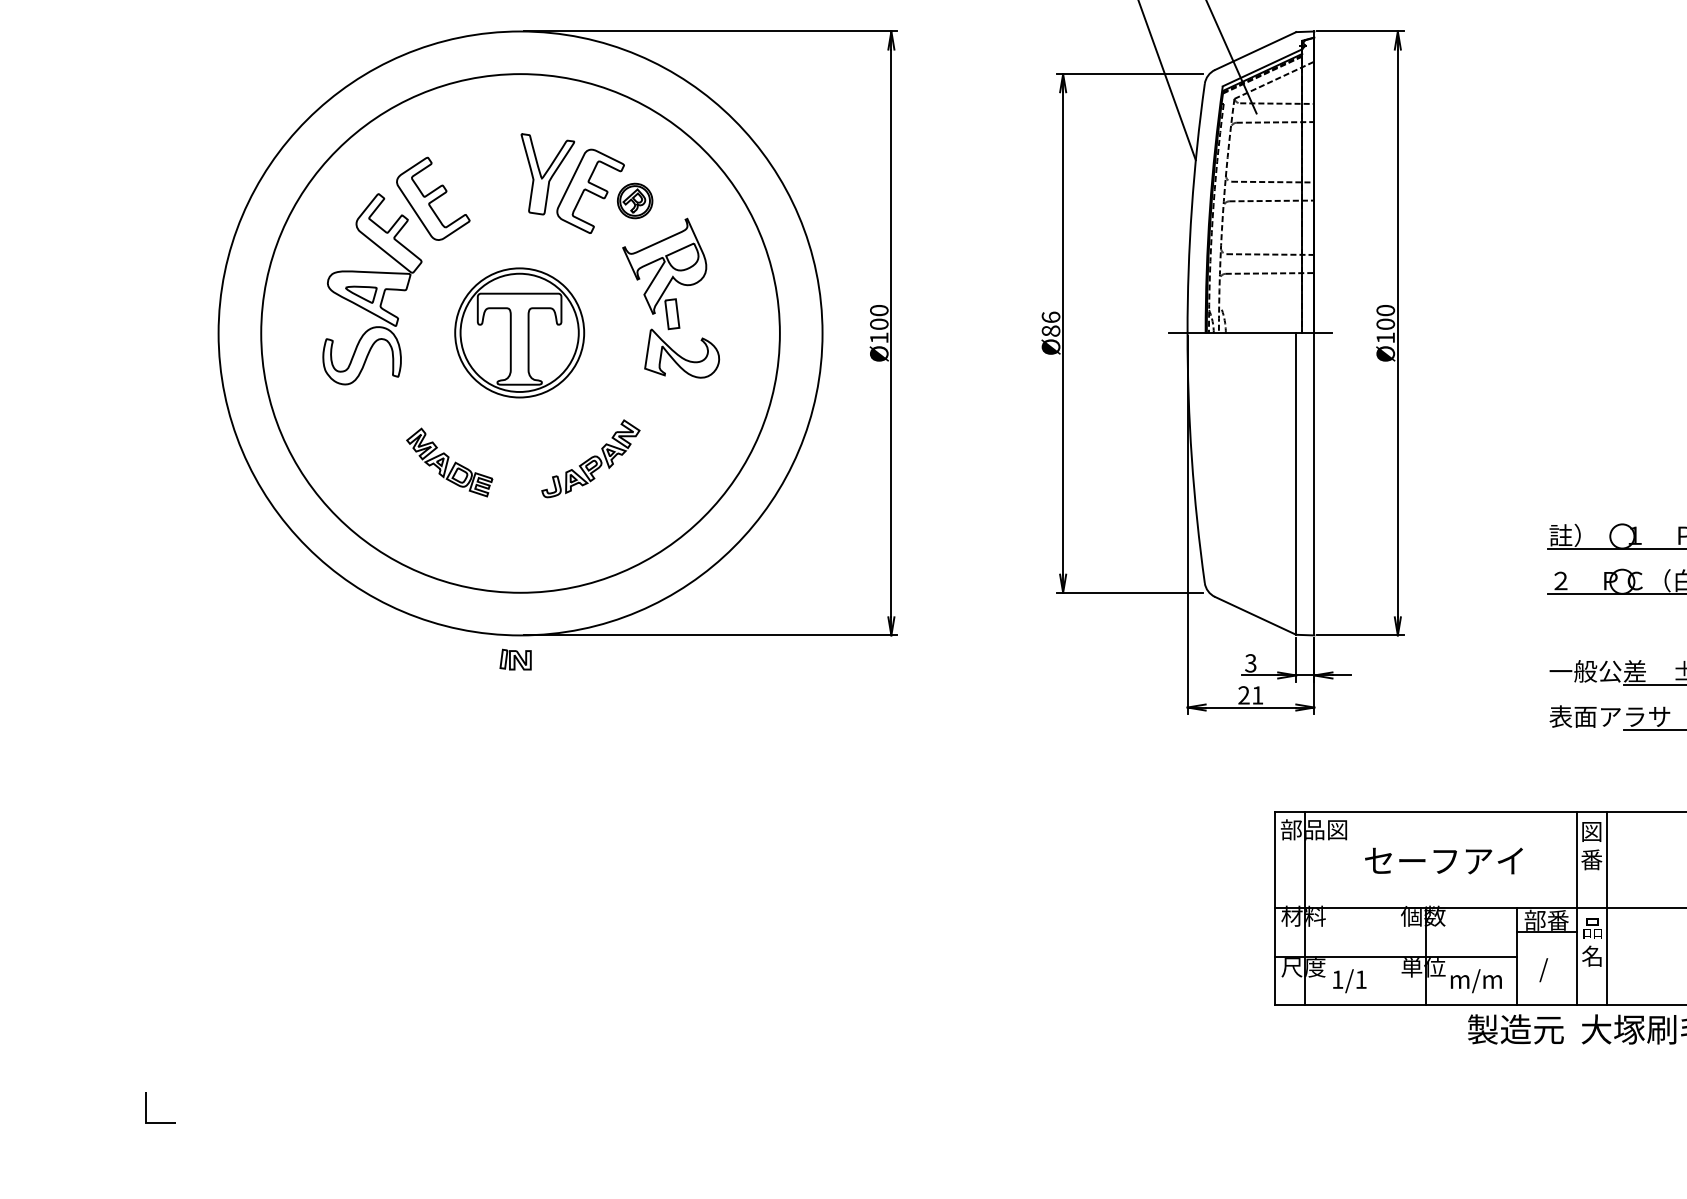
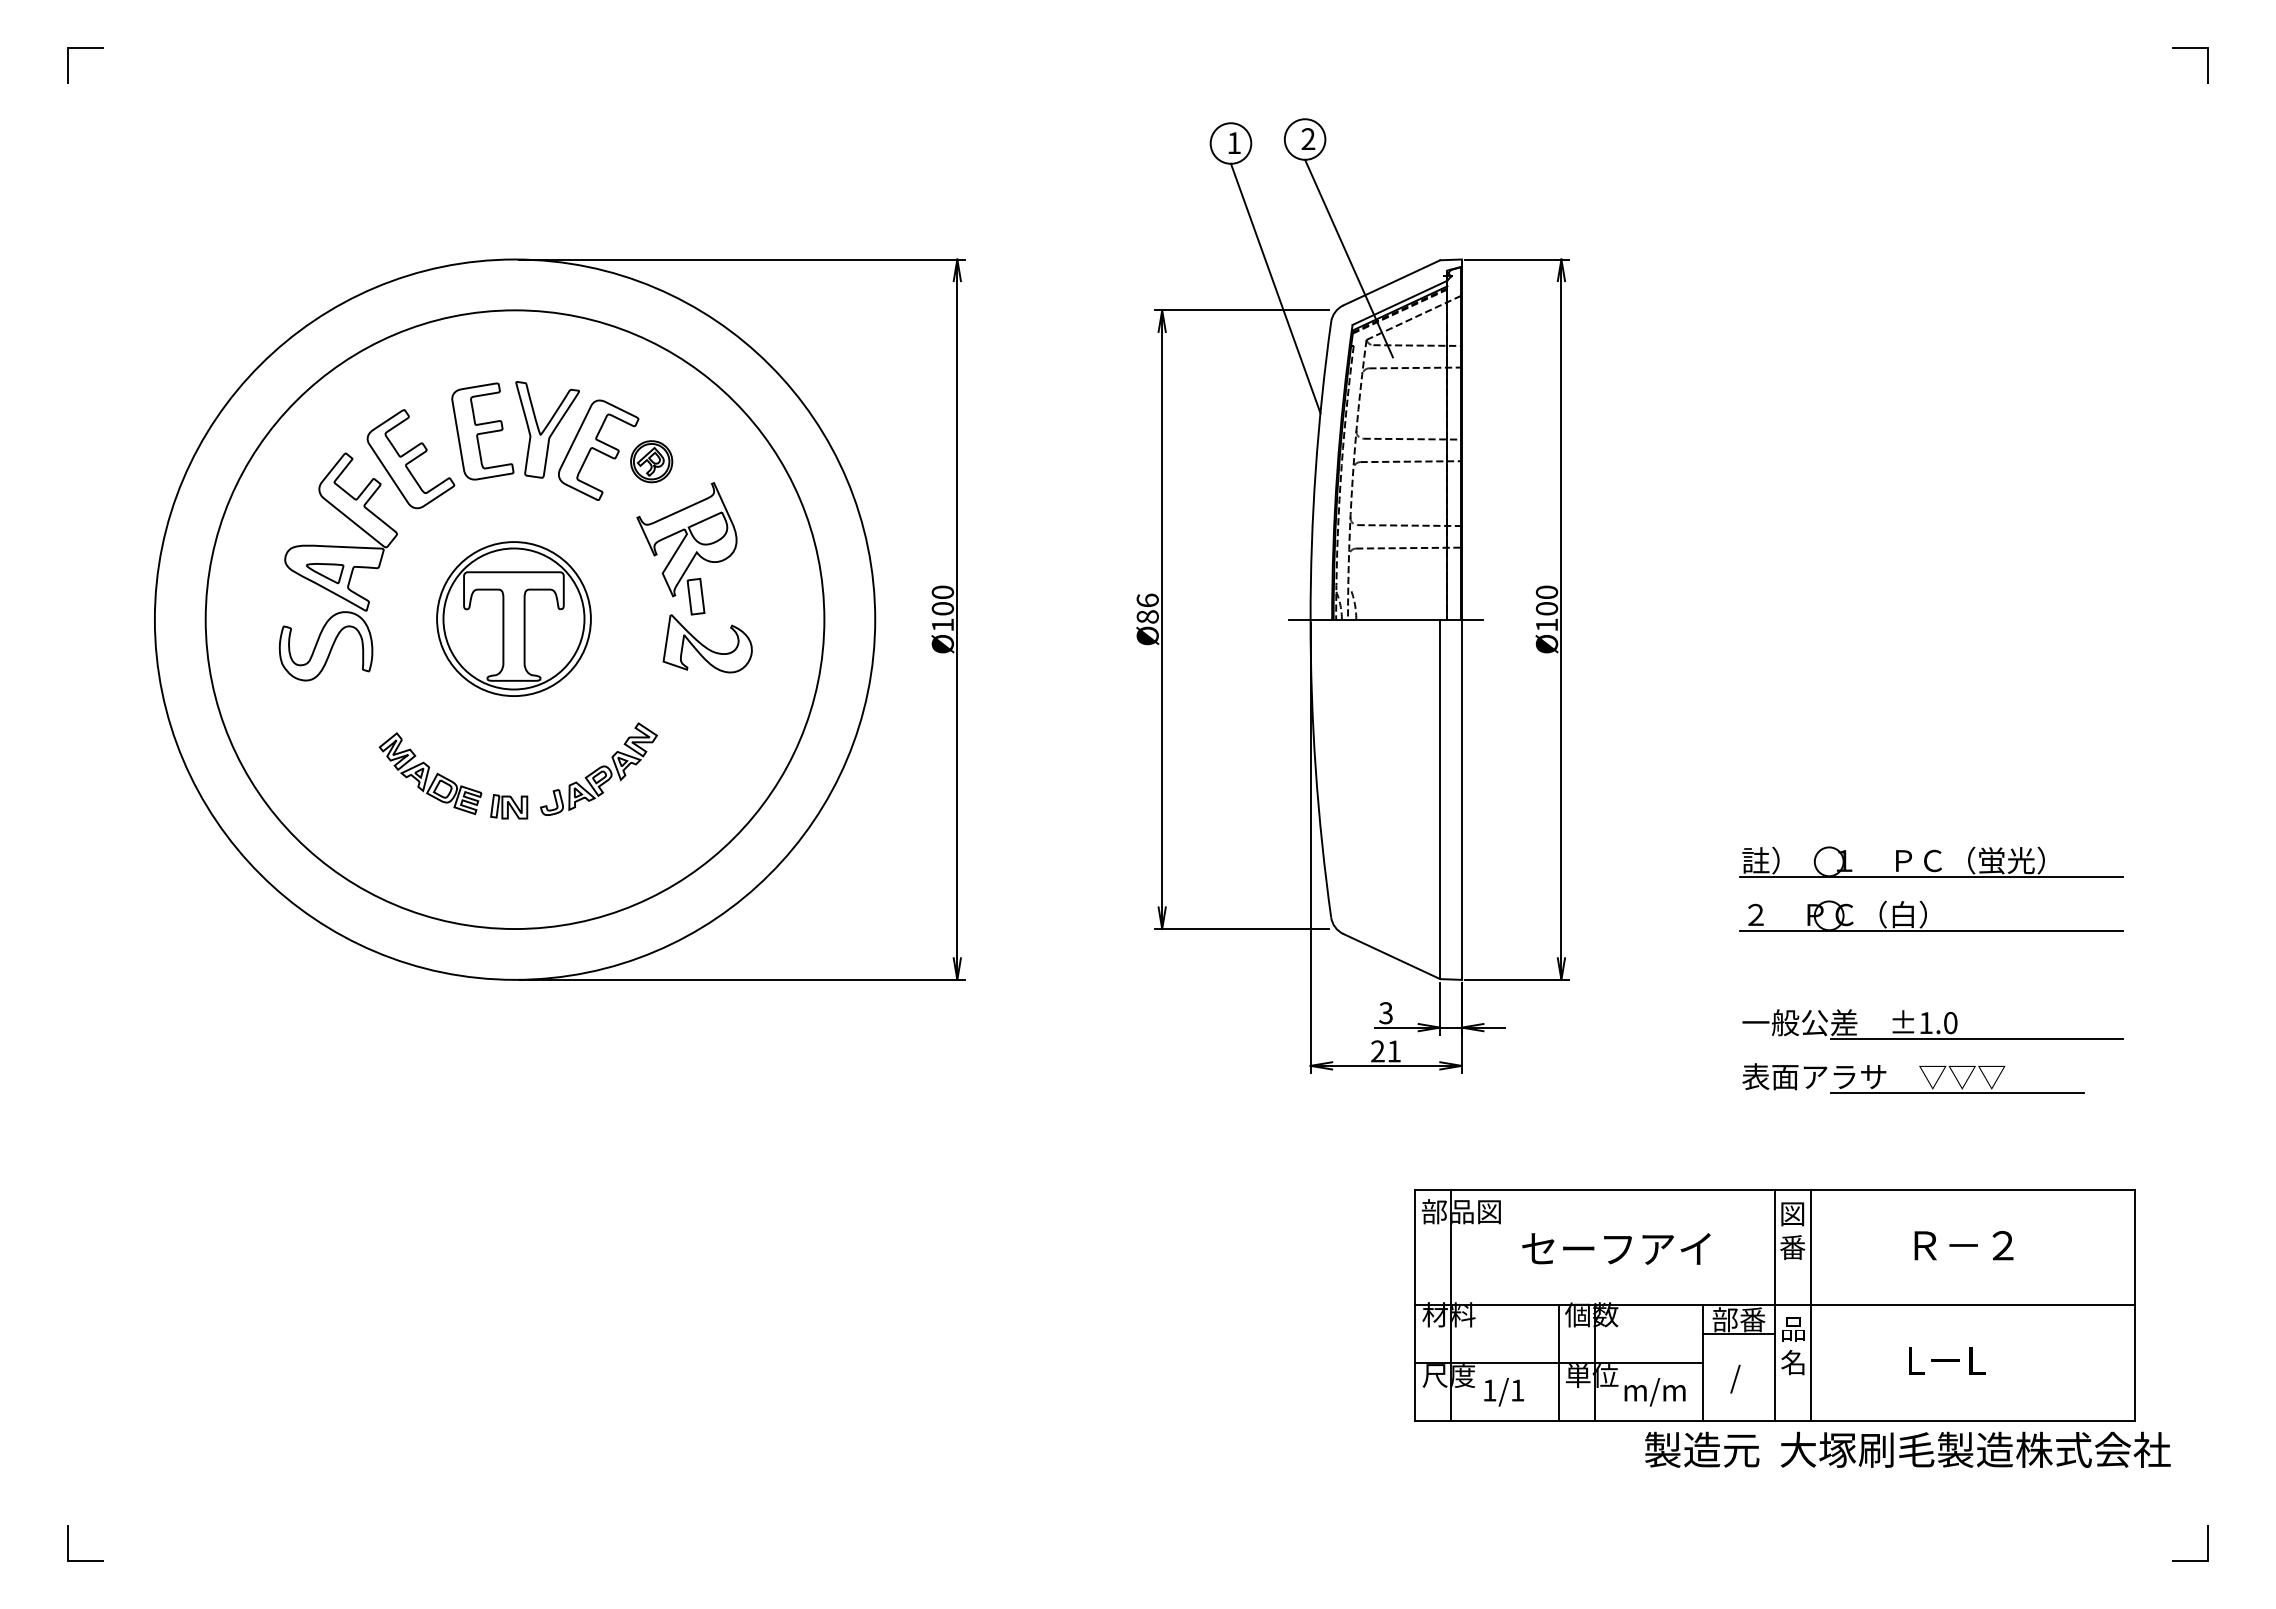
part: (493, 175) -> (482, 431), added
part: (515, 659) -> (509, 806), moved
line: (1396, 956) -> (1559, 1362), added

